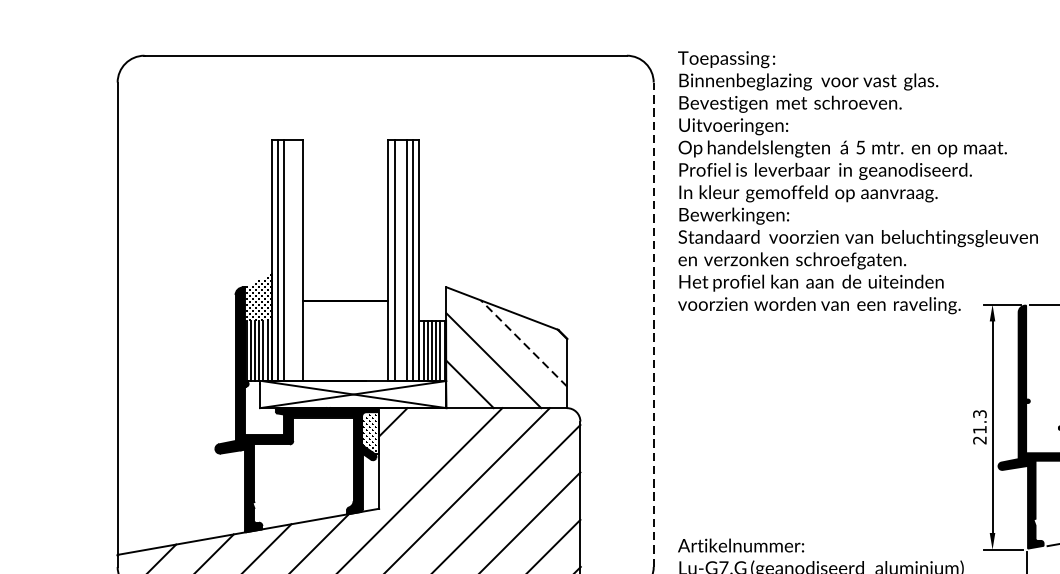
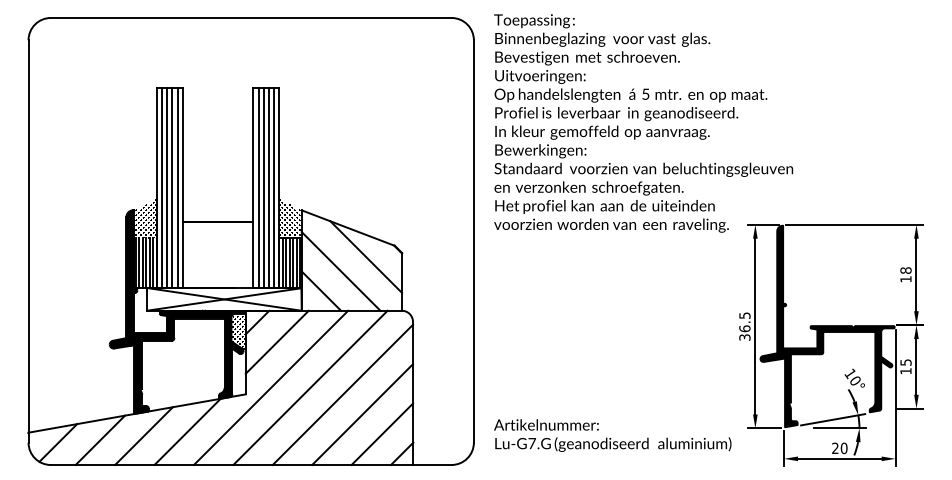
line: (290, 259) -> (172, 187), added
line: (296, 259) -> (177, 187), added
line: (400, 259) -> (263, 187), added
hatch: (431, 297) -> (289, 218), added
line: (653, 323) -> (473, 240), dashed -> solid
line: (524, 344) -> (366, 257), dashed -> solid
text: (979, 427) -> (744, 326), 21.3 -> 36.5
line: (416, 445) -> (276, 341), added

